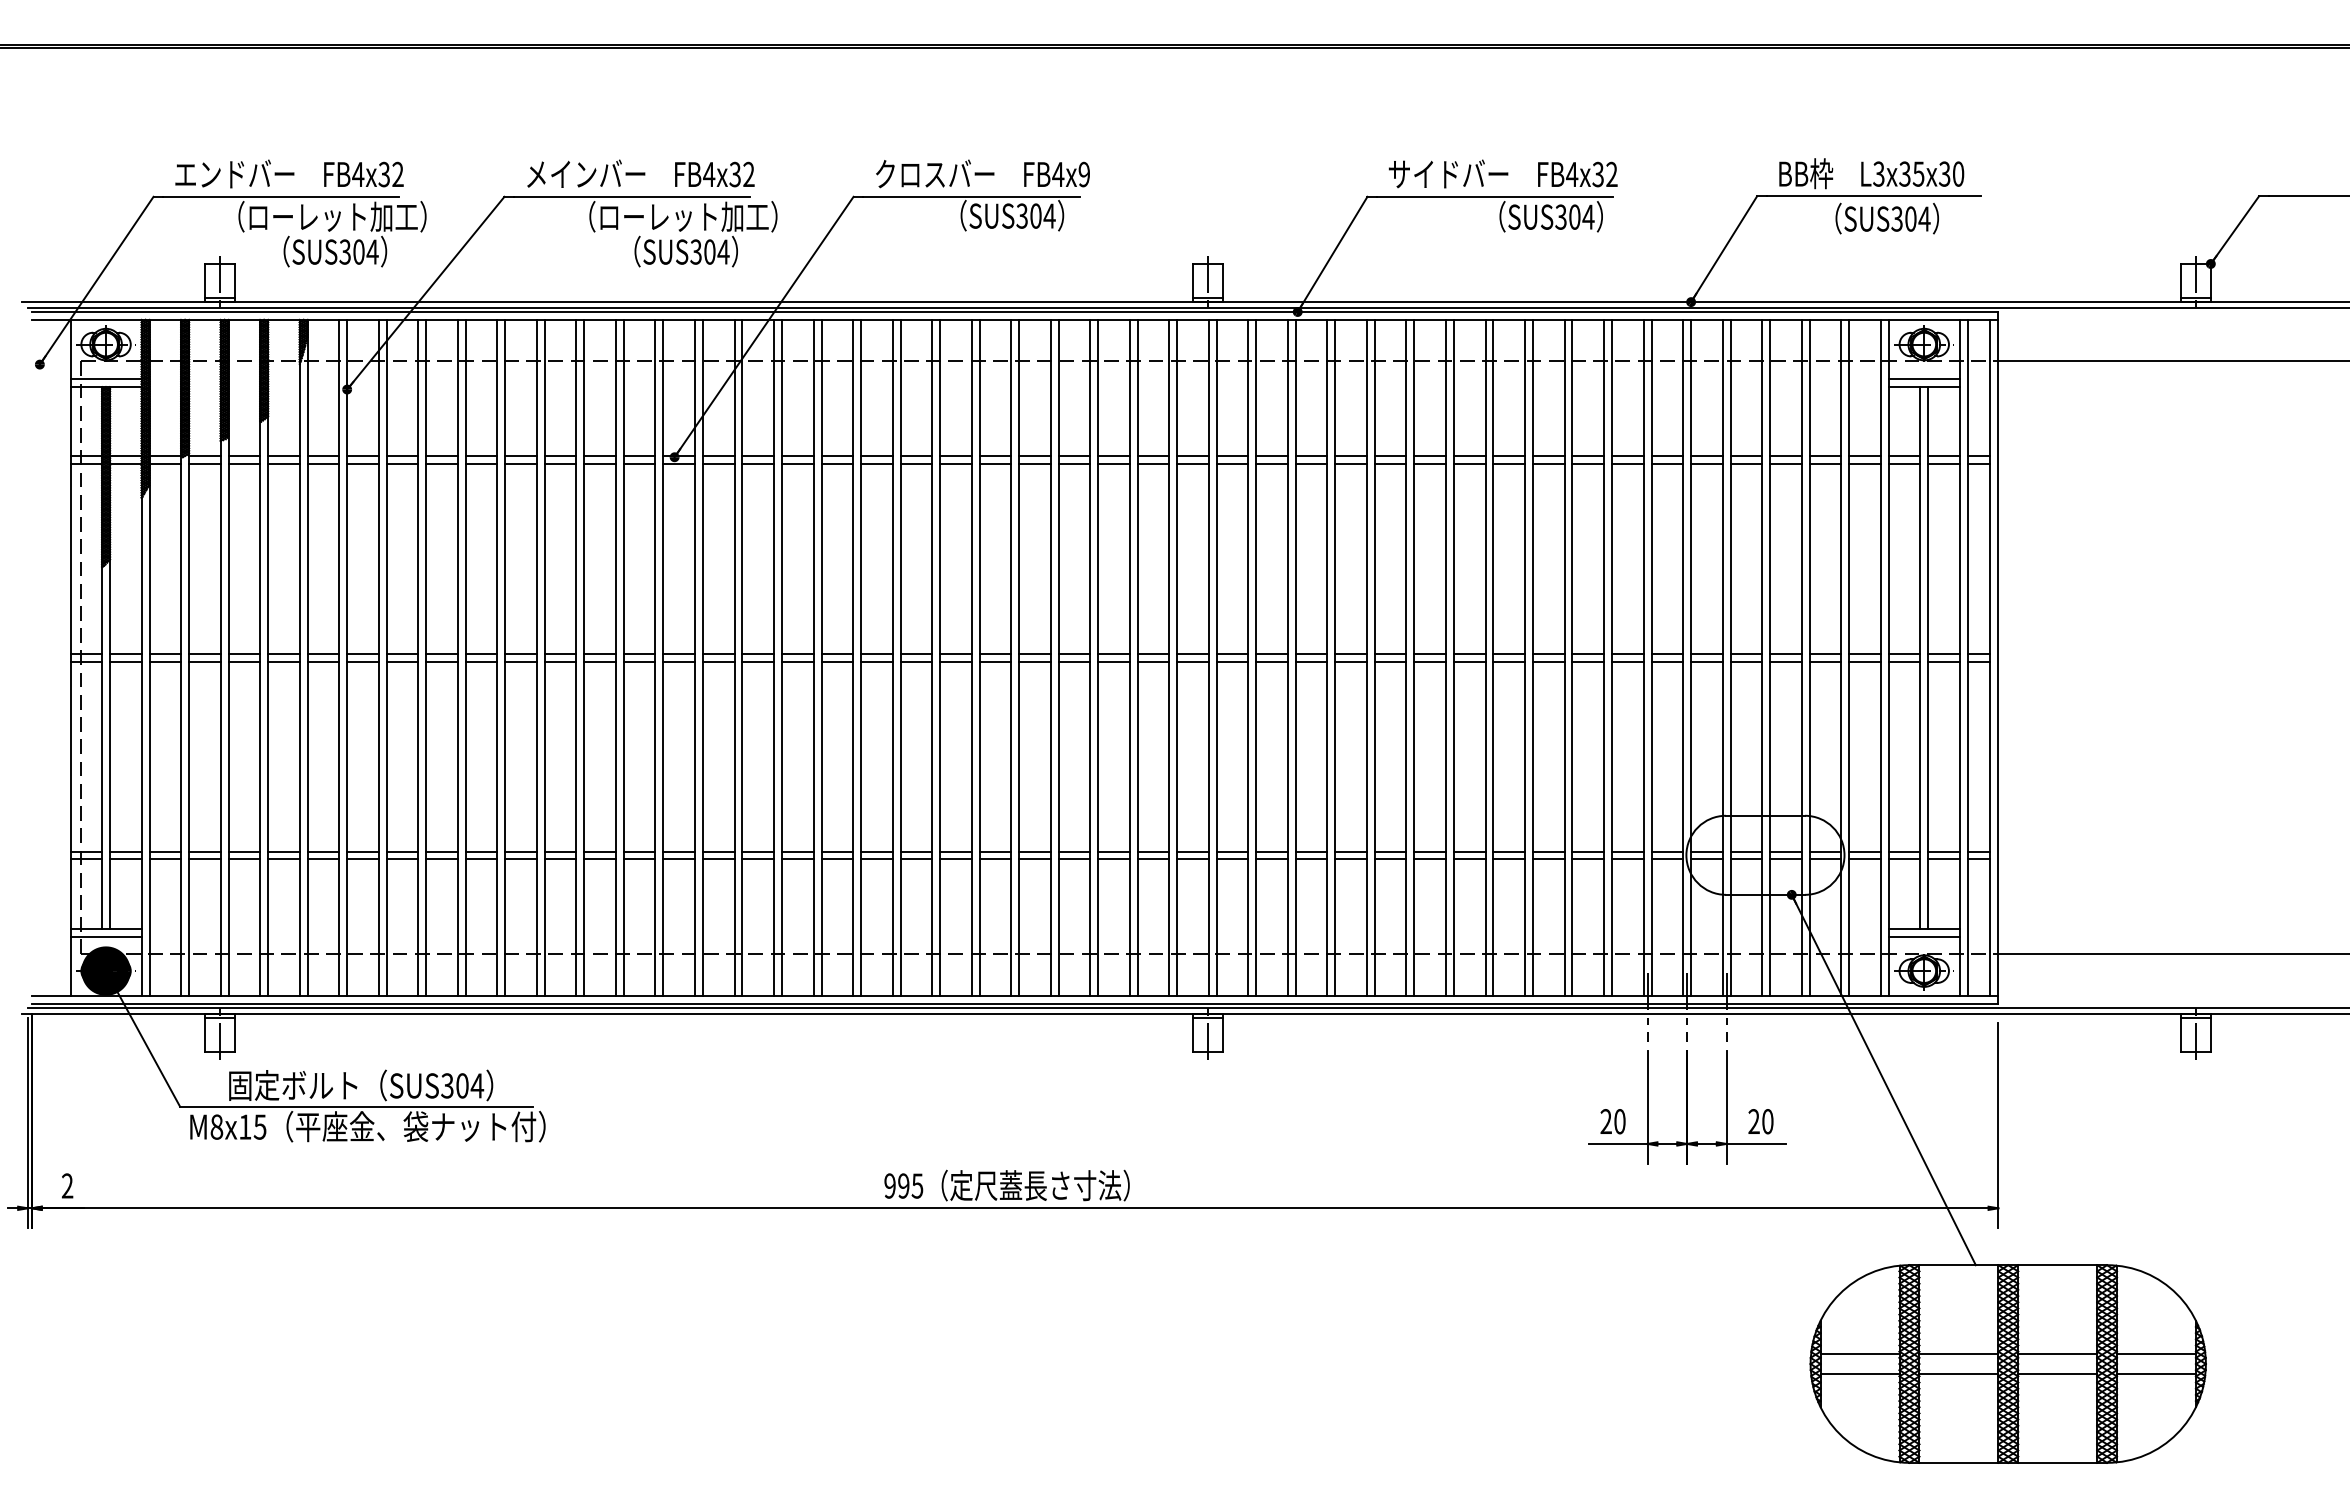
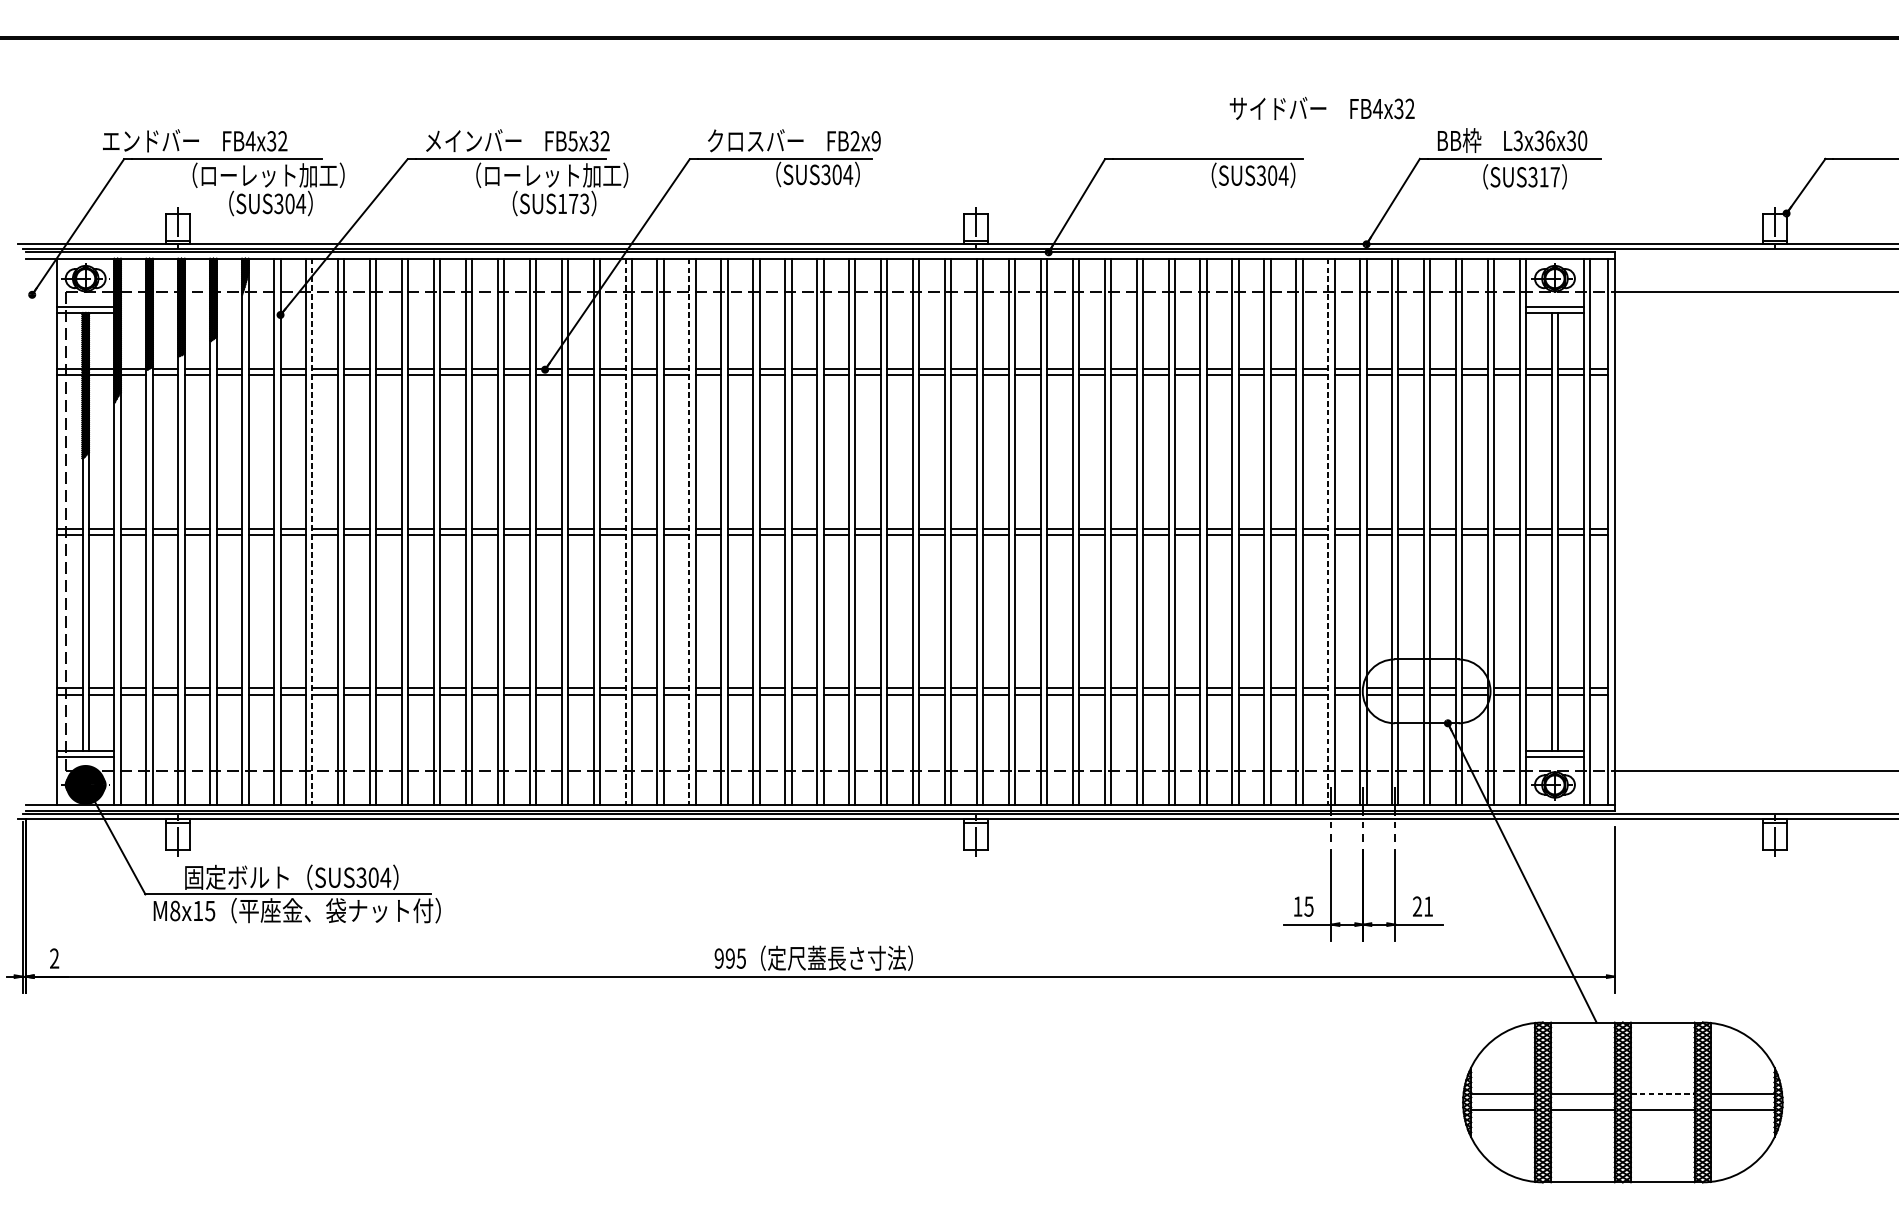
text: (289, 173) -> (195, 140), moved
text: (1058, 173) -> (855, 140), FB4x9 -> FB2x9
text: (1502, 173) -> (1321, 108), moved
text: (1918, 173) -> (1550, 140), L3x35x30 -> L3x36x30
text: (709, 174) -> (573, 141), FB4x32 -> FB5x32
text: (1917, 218) -> (1549, 176), SUS304 -> SUS317
text: (709, 251) -> (573, 203), SUS304 -> SUS173
line: (386, 657) -> (312, 531), solid -> dashed
line: (774, 657) -> (625, 531), solid -> dashed
line: (853, 657) -> (689, 531), solid -> dashed
line: (1643, 657) -> (1328, 531), solid -> dashed
text: (1612, 1121) -> (1303, 906), 20 -> 15
text: (1767, 1121) -> (1428, 906), 20 -> 21
line: (2057, 1354) -> (1662, 1094), solid -> dashed

